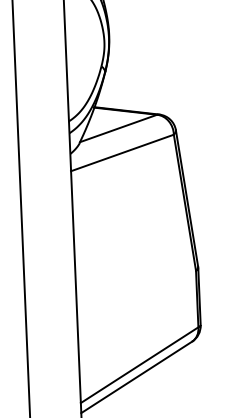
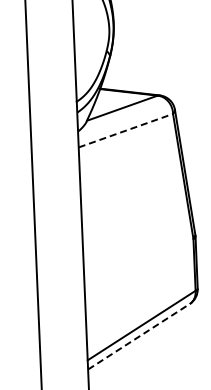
line: (123, 152) -> (126, 130), solid -> dashed
line: (136, 377) -> (138, 336), solid -> dashed

